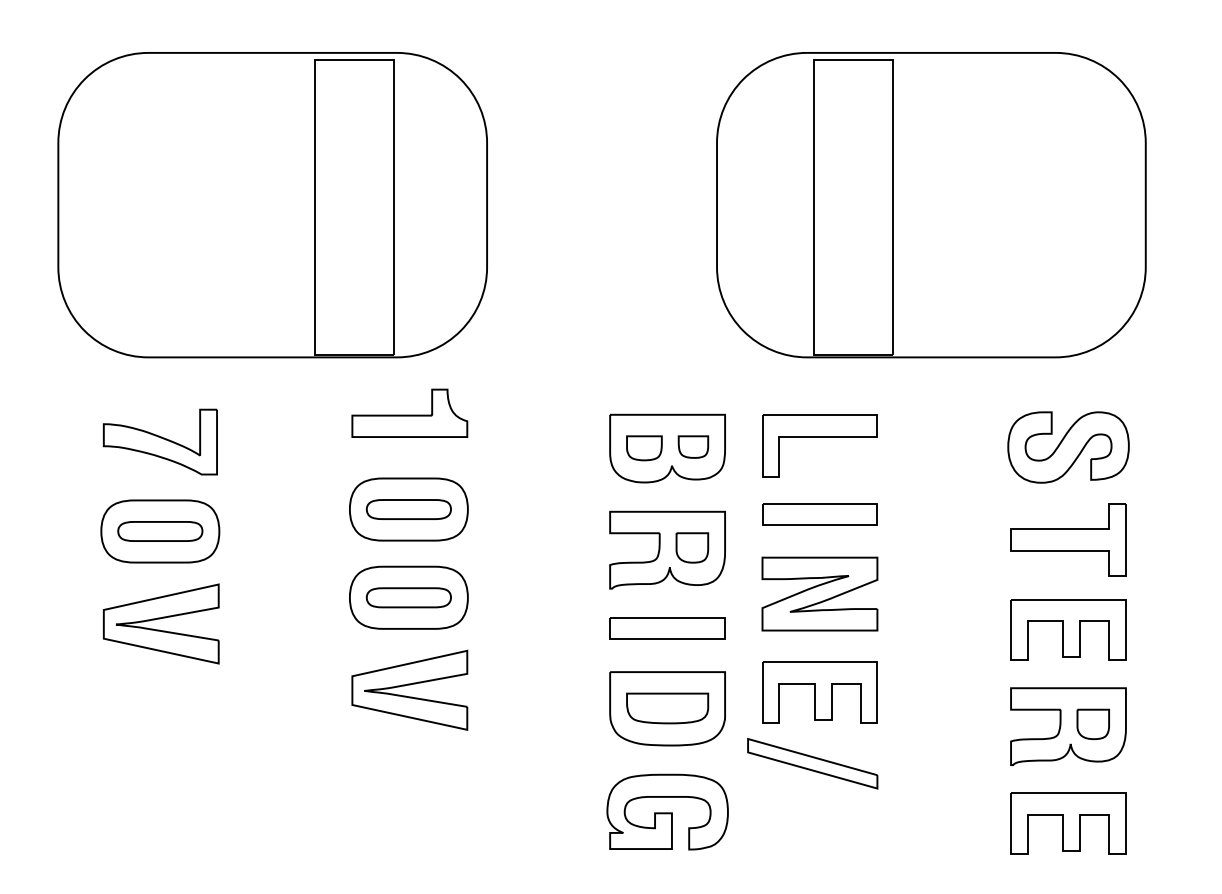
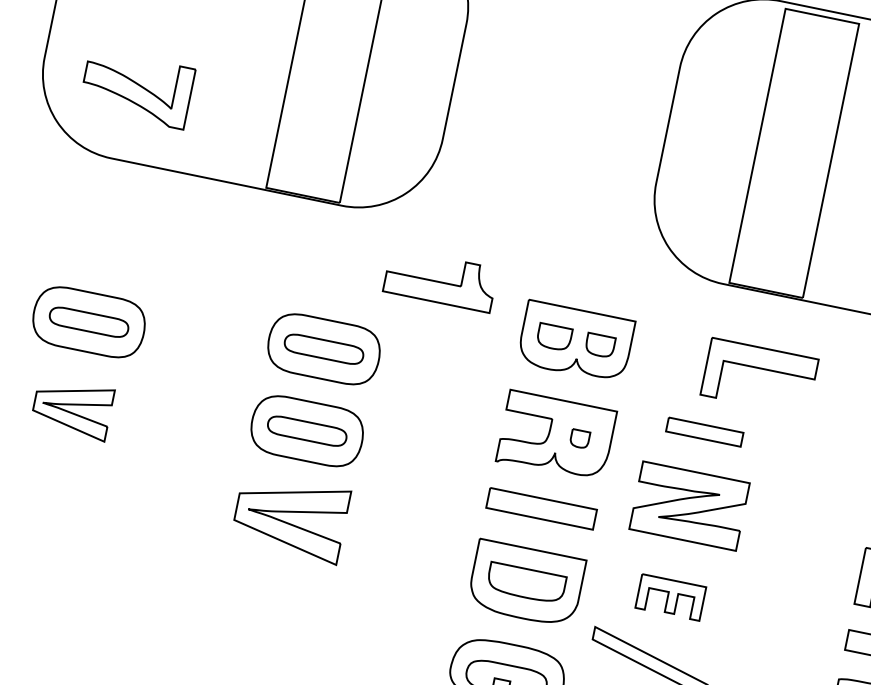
part: (409, 412) -> (440, 279), moved
part: (819, 437) -> (760, 369), moved
part: (160, 441) -> (137, 88), moved
part: (819, 514) -> (704, 432), size x0.7
part: (692, 547) -> (580, 438), size x0.6
part: (161, 623) -> (72, 407), size x0.7
part: (819, 692) -> (670, 597), size x0.6

